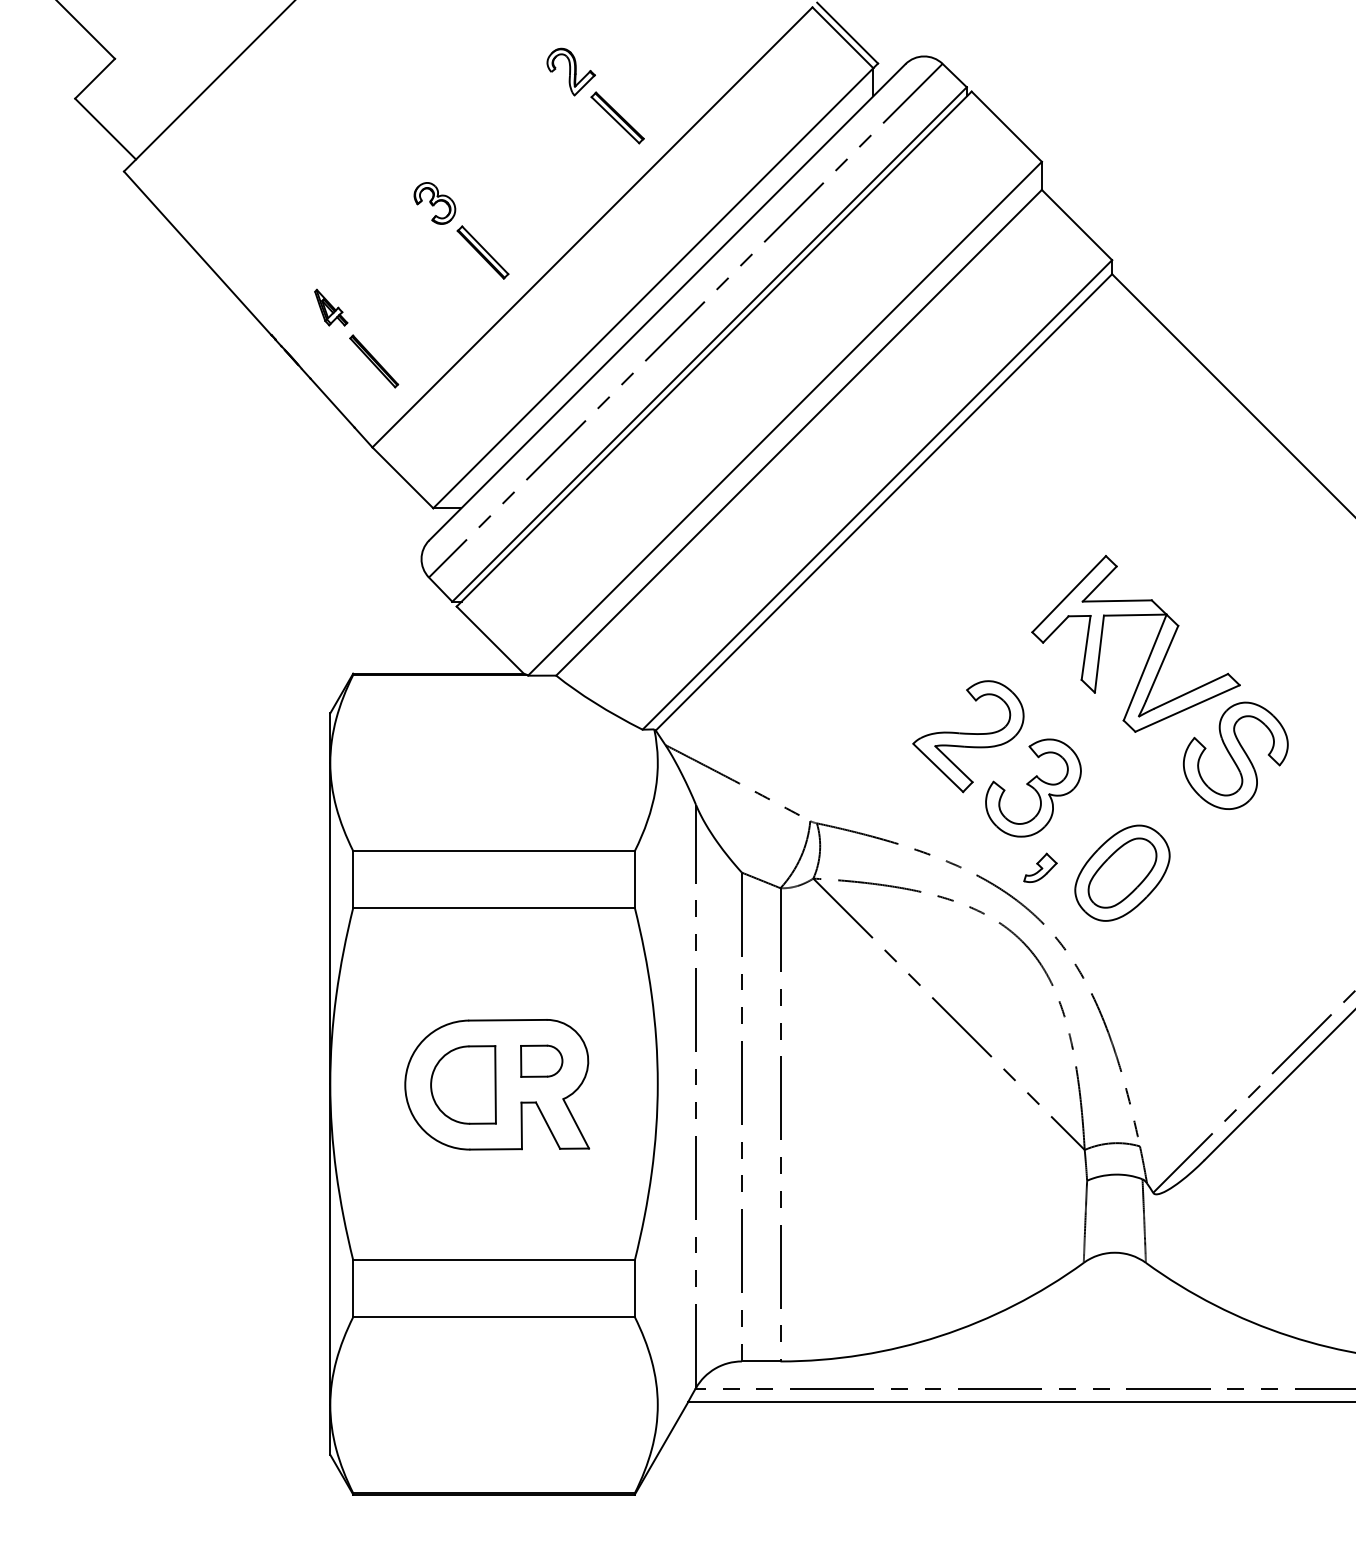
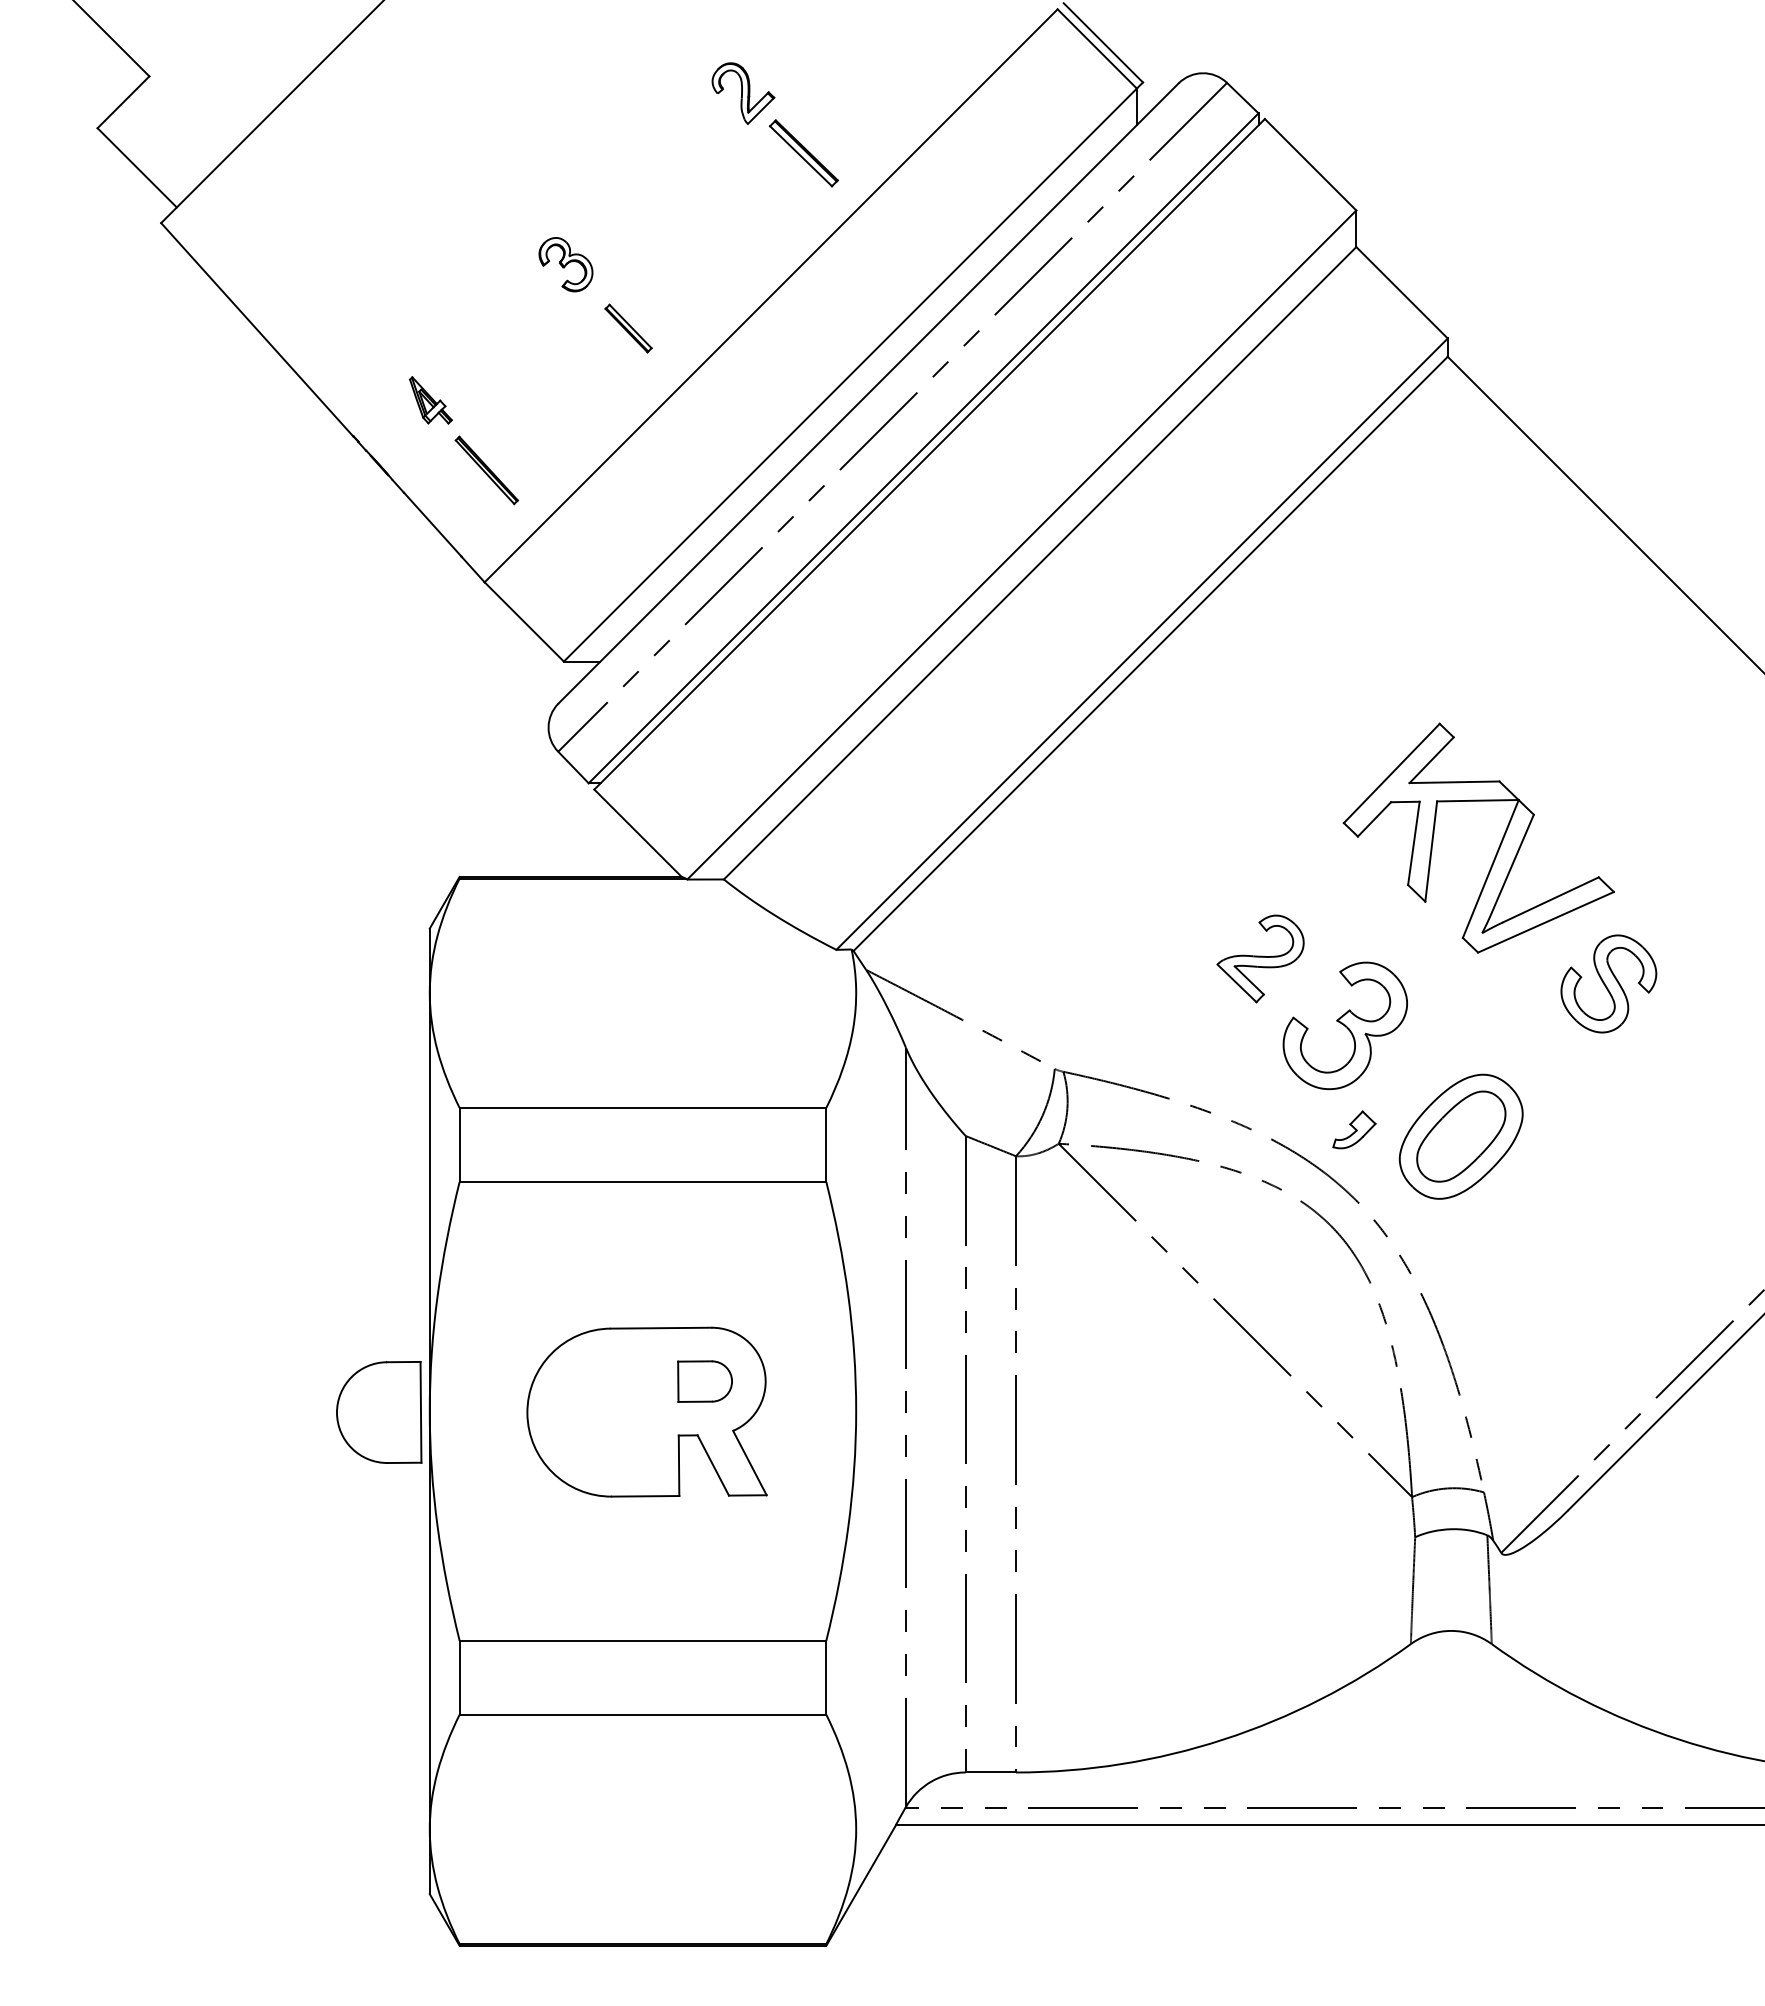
part: (482, 252) -> (628, 328), size x0.7
part: (968, 736) -> (1260, 958), size x0.6
part: (1235, 755) -> (1608, 983), size x0.7
part: (463, 1084) -> (379, 1412), moved

